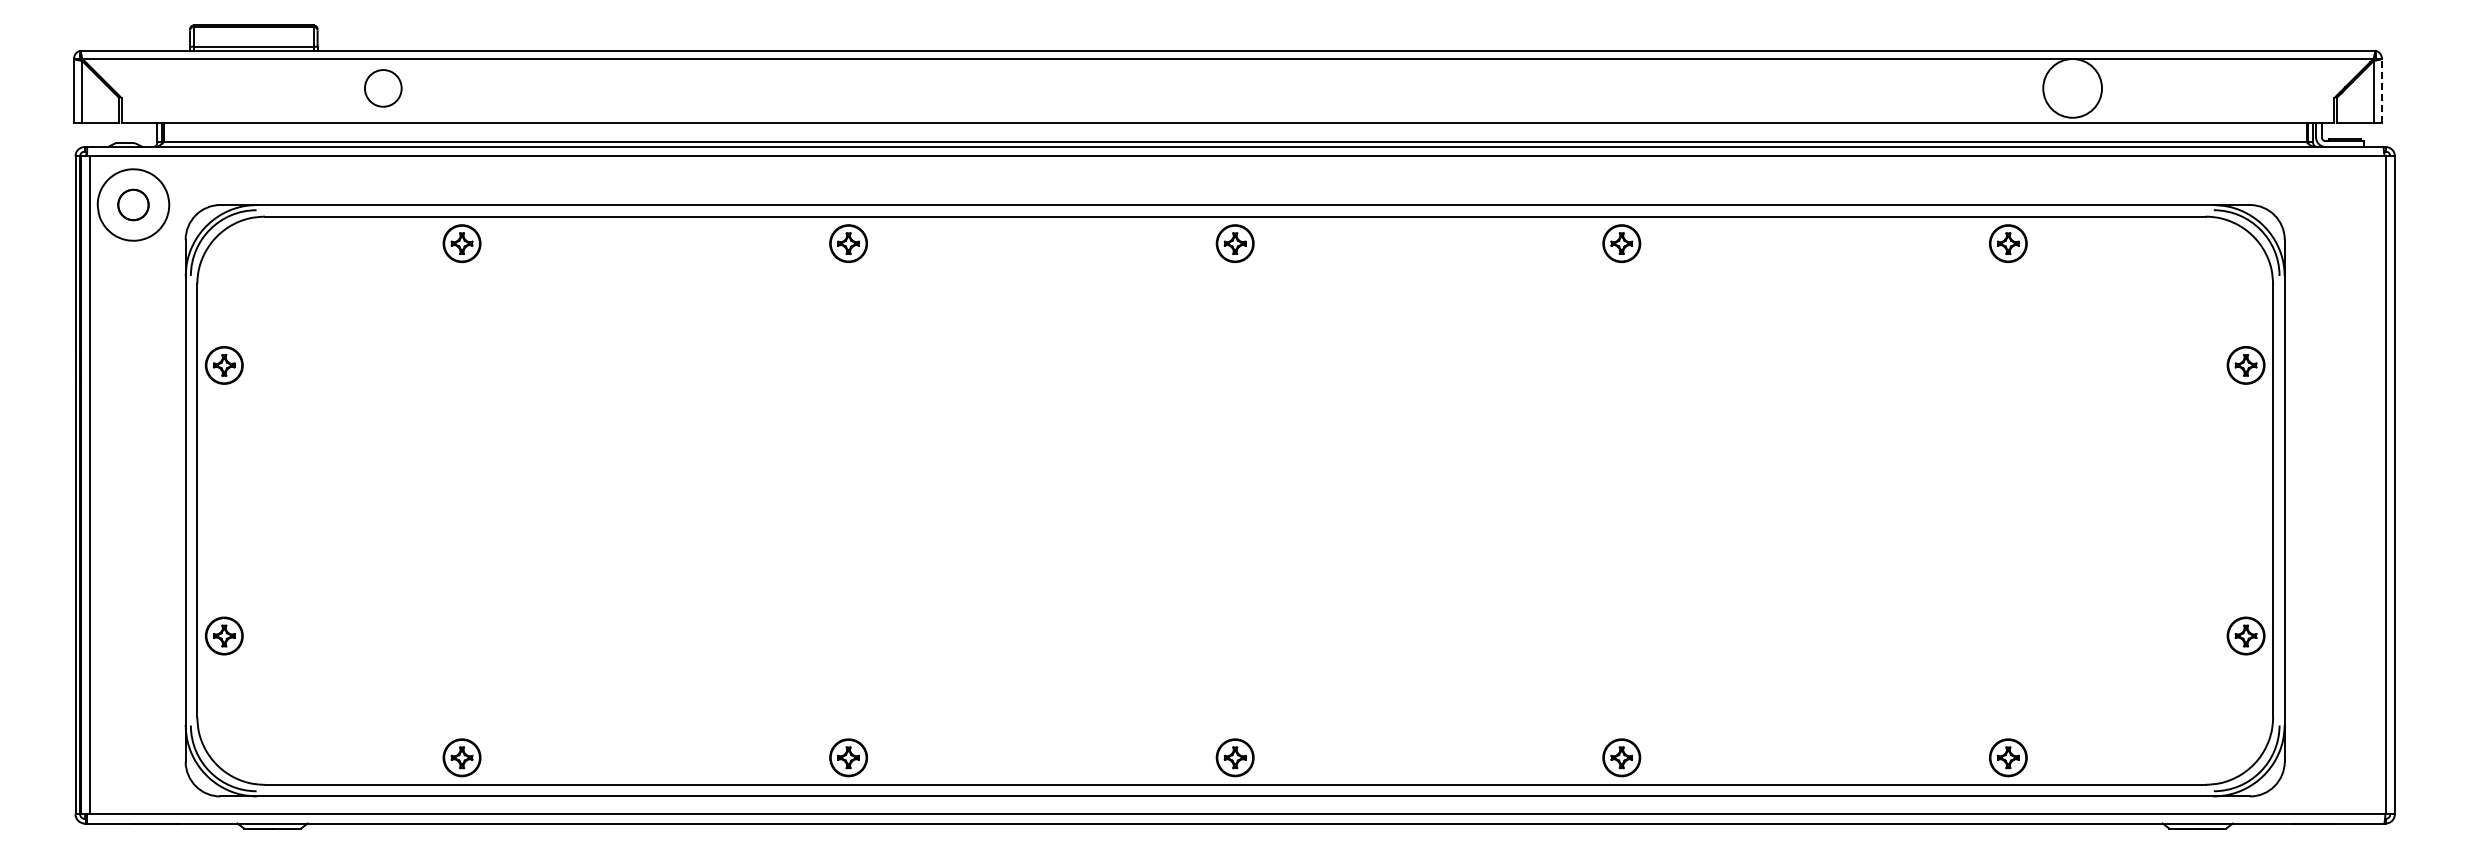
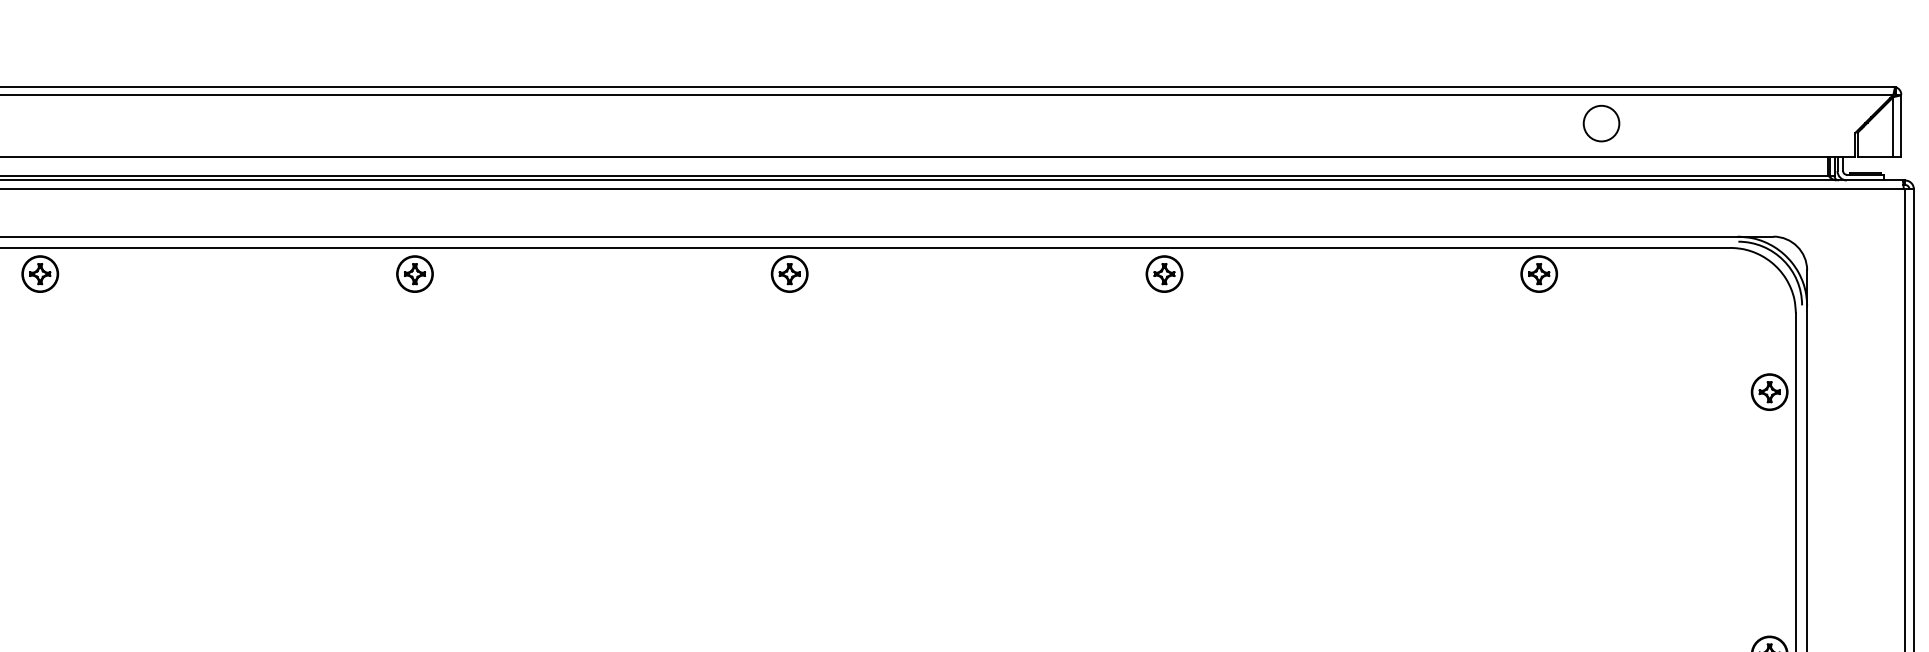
circle: (2072, 88) -> (1601, 123), size x0.62
line: (2381, 90) -> (1900, 125), dashed -> solid

